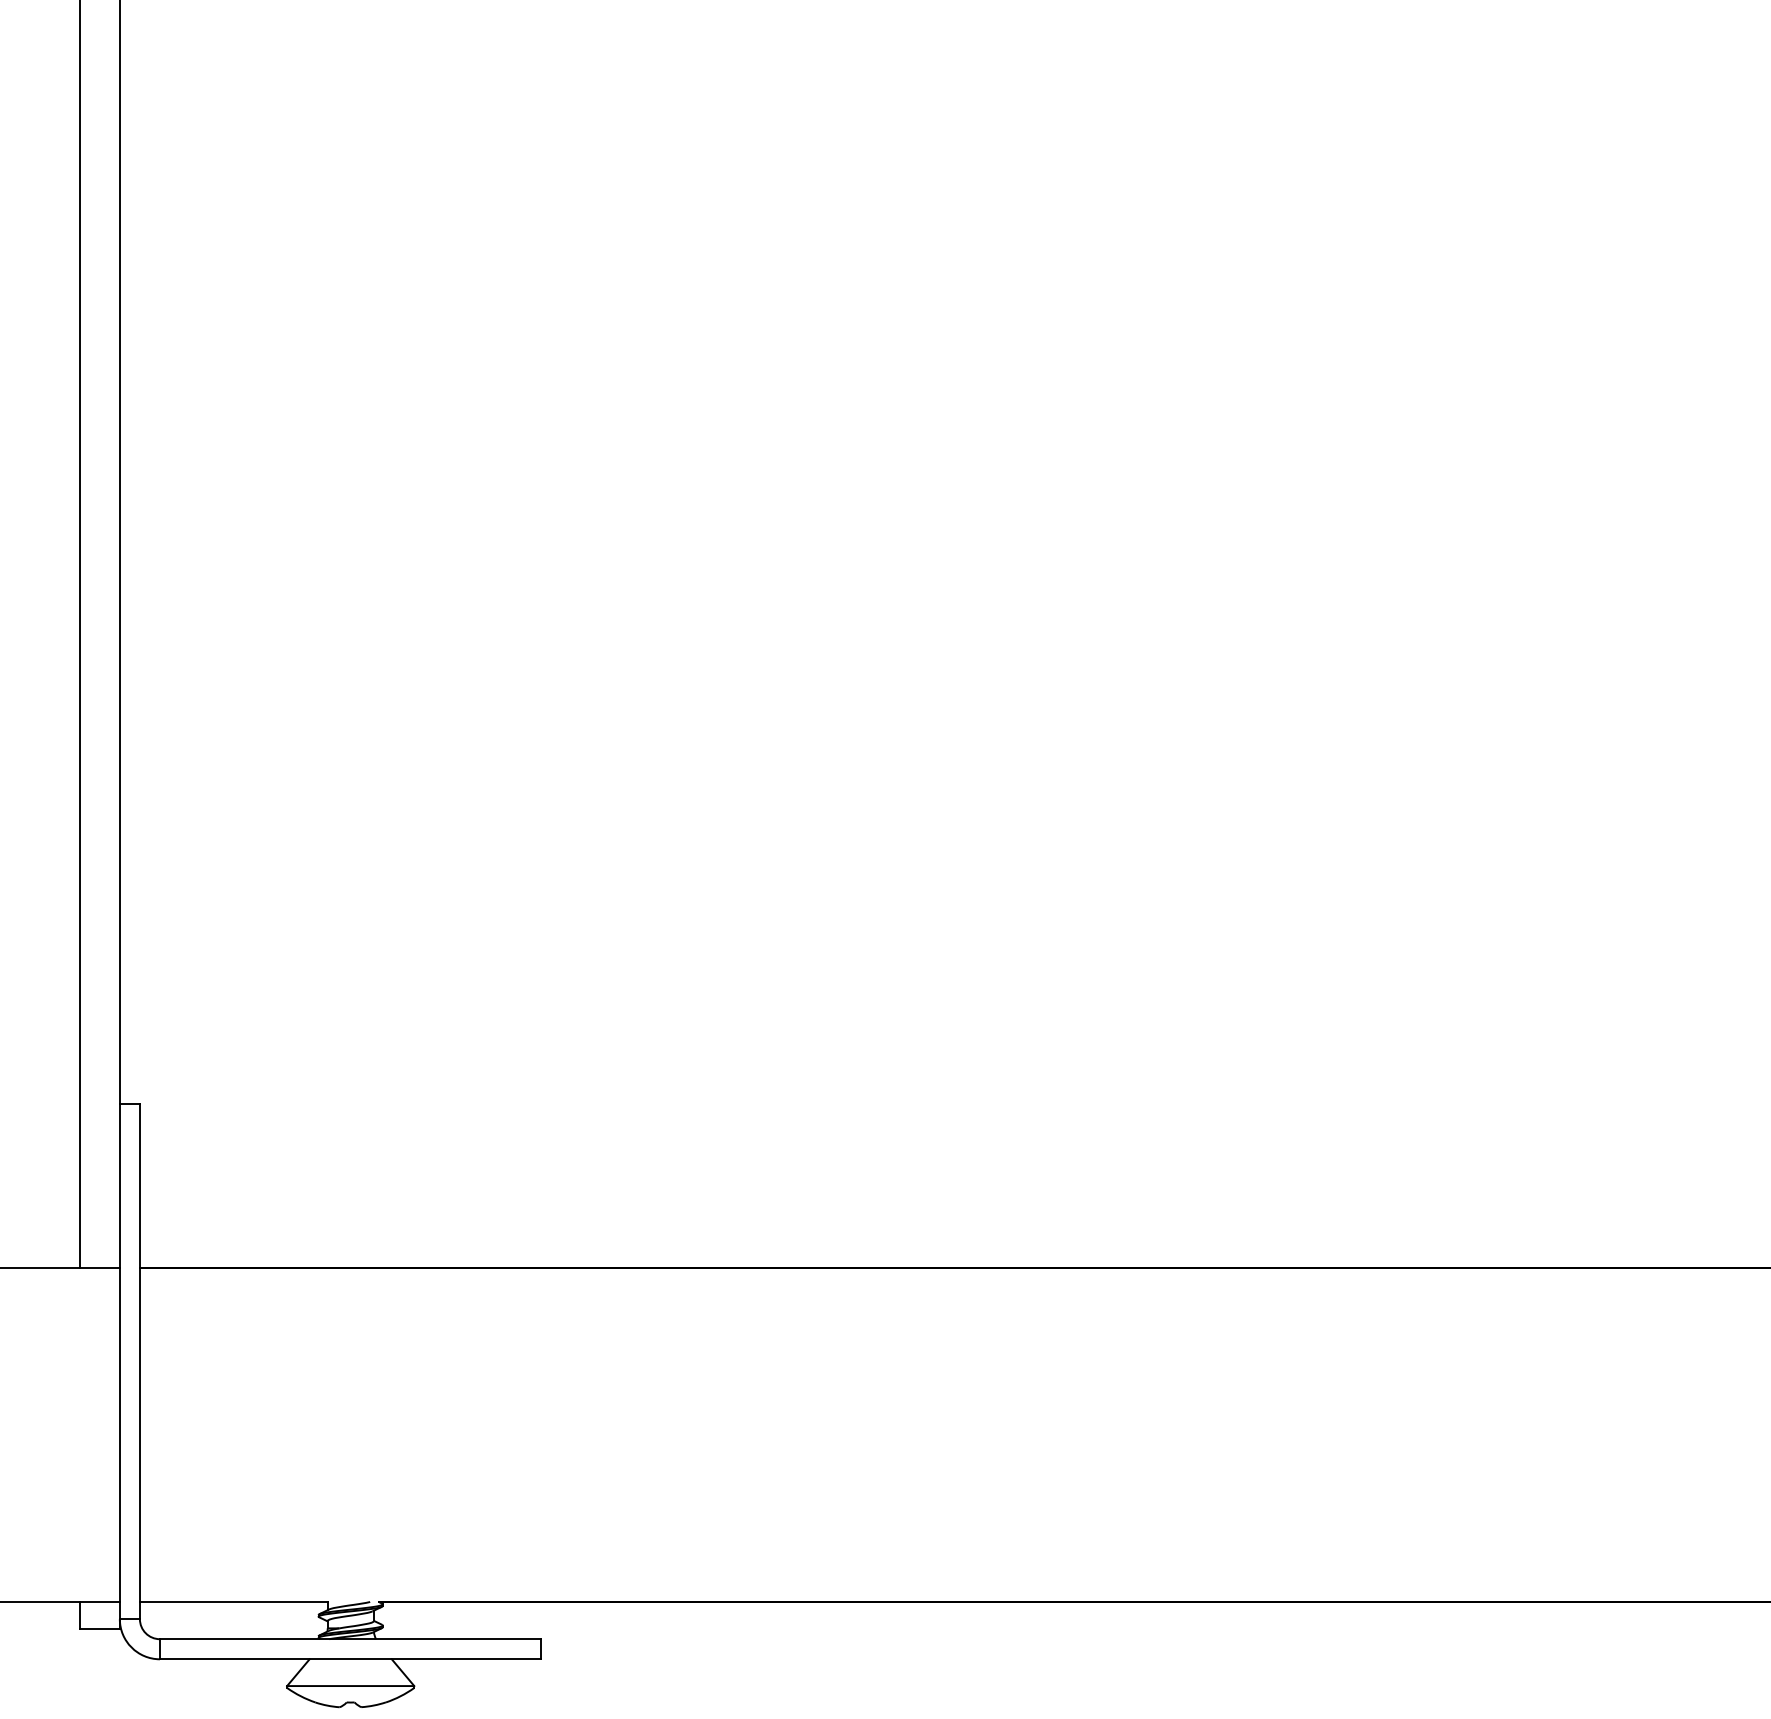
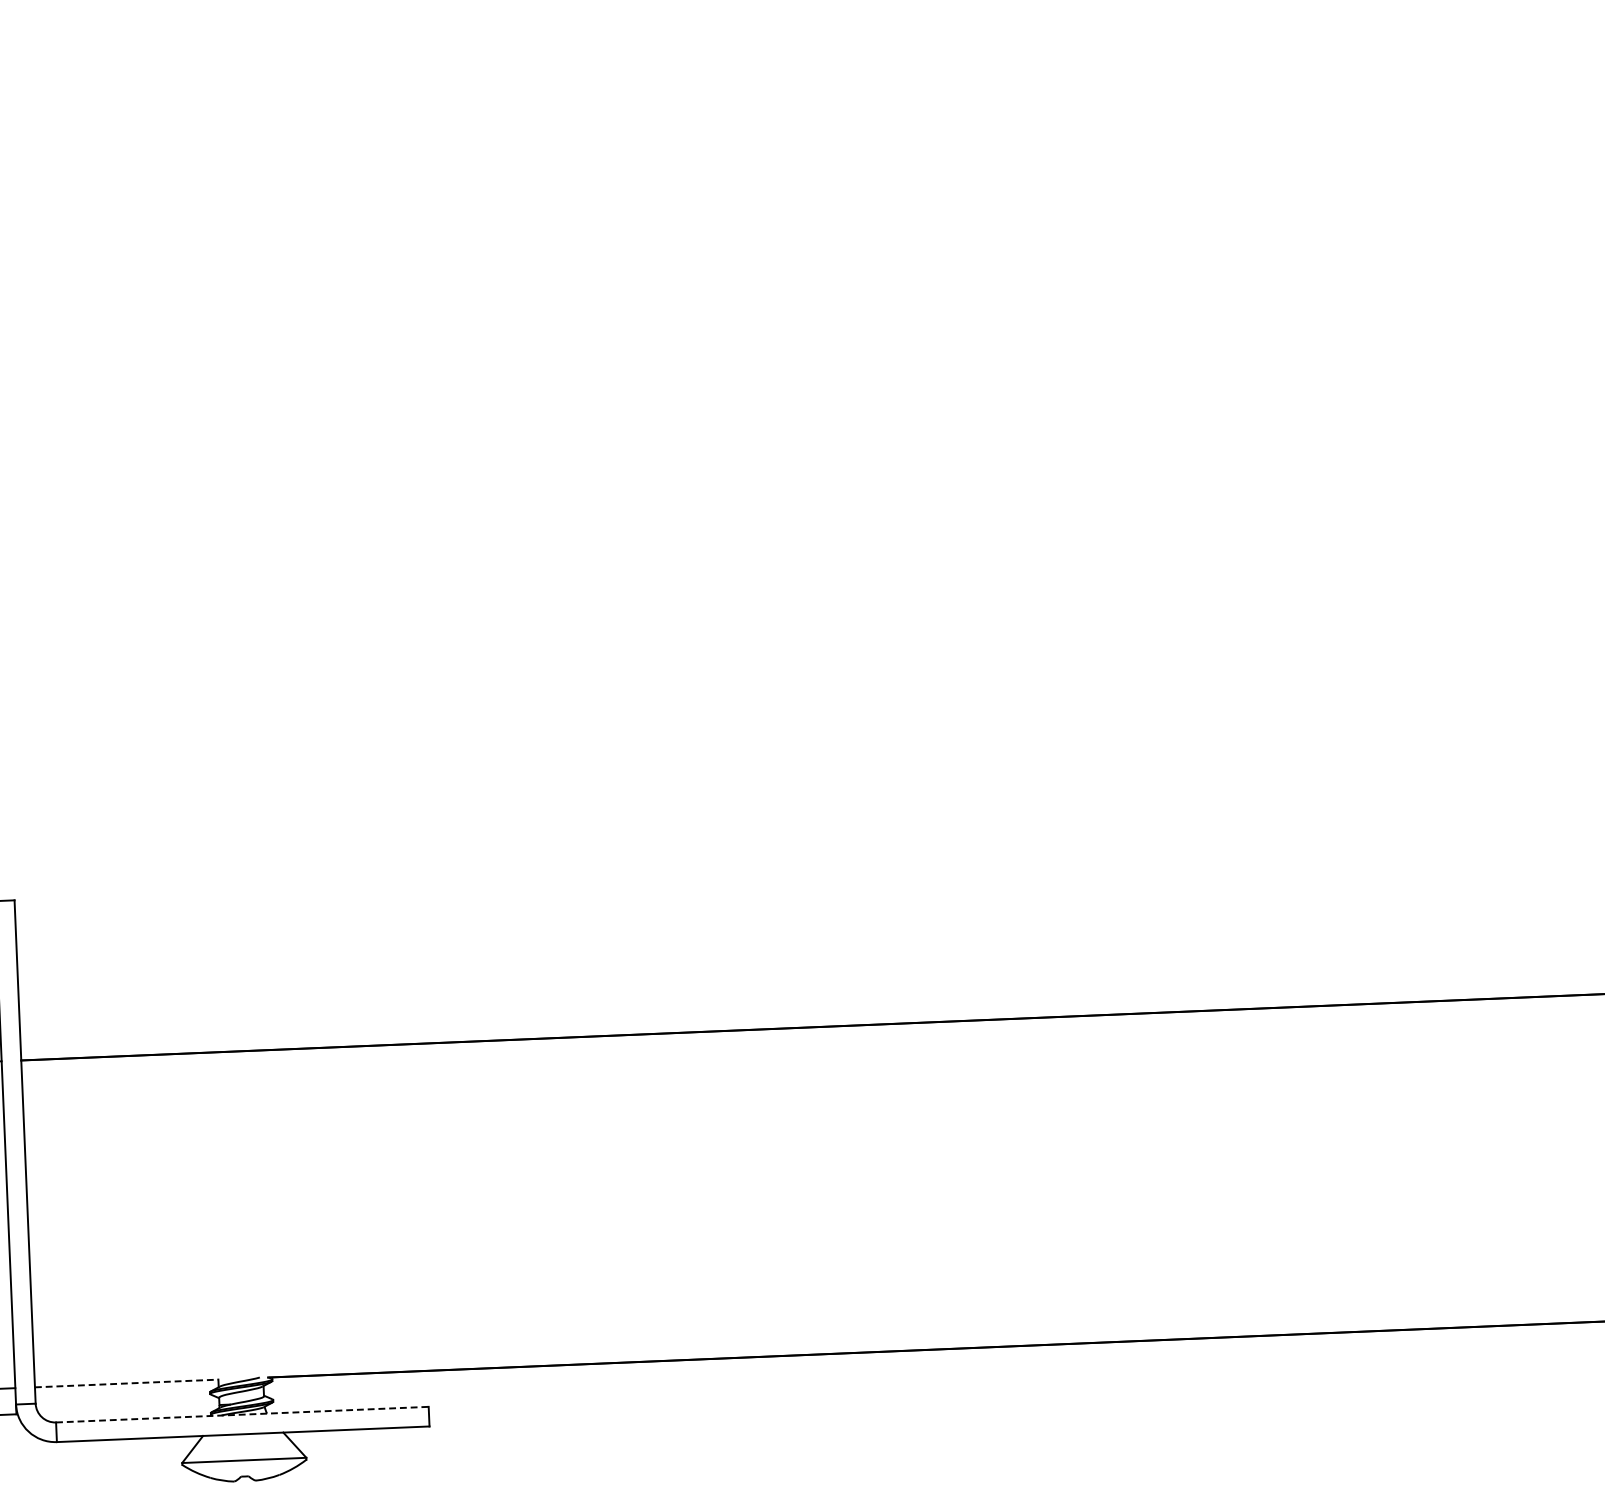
line: (233, 1602) -> (126, 1383), solid -> dashed
line: (350, 1639) -> (242, 1414), solid -> dashed

